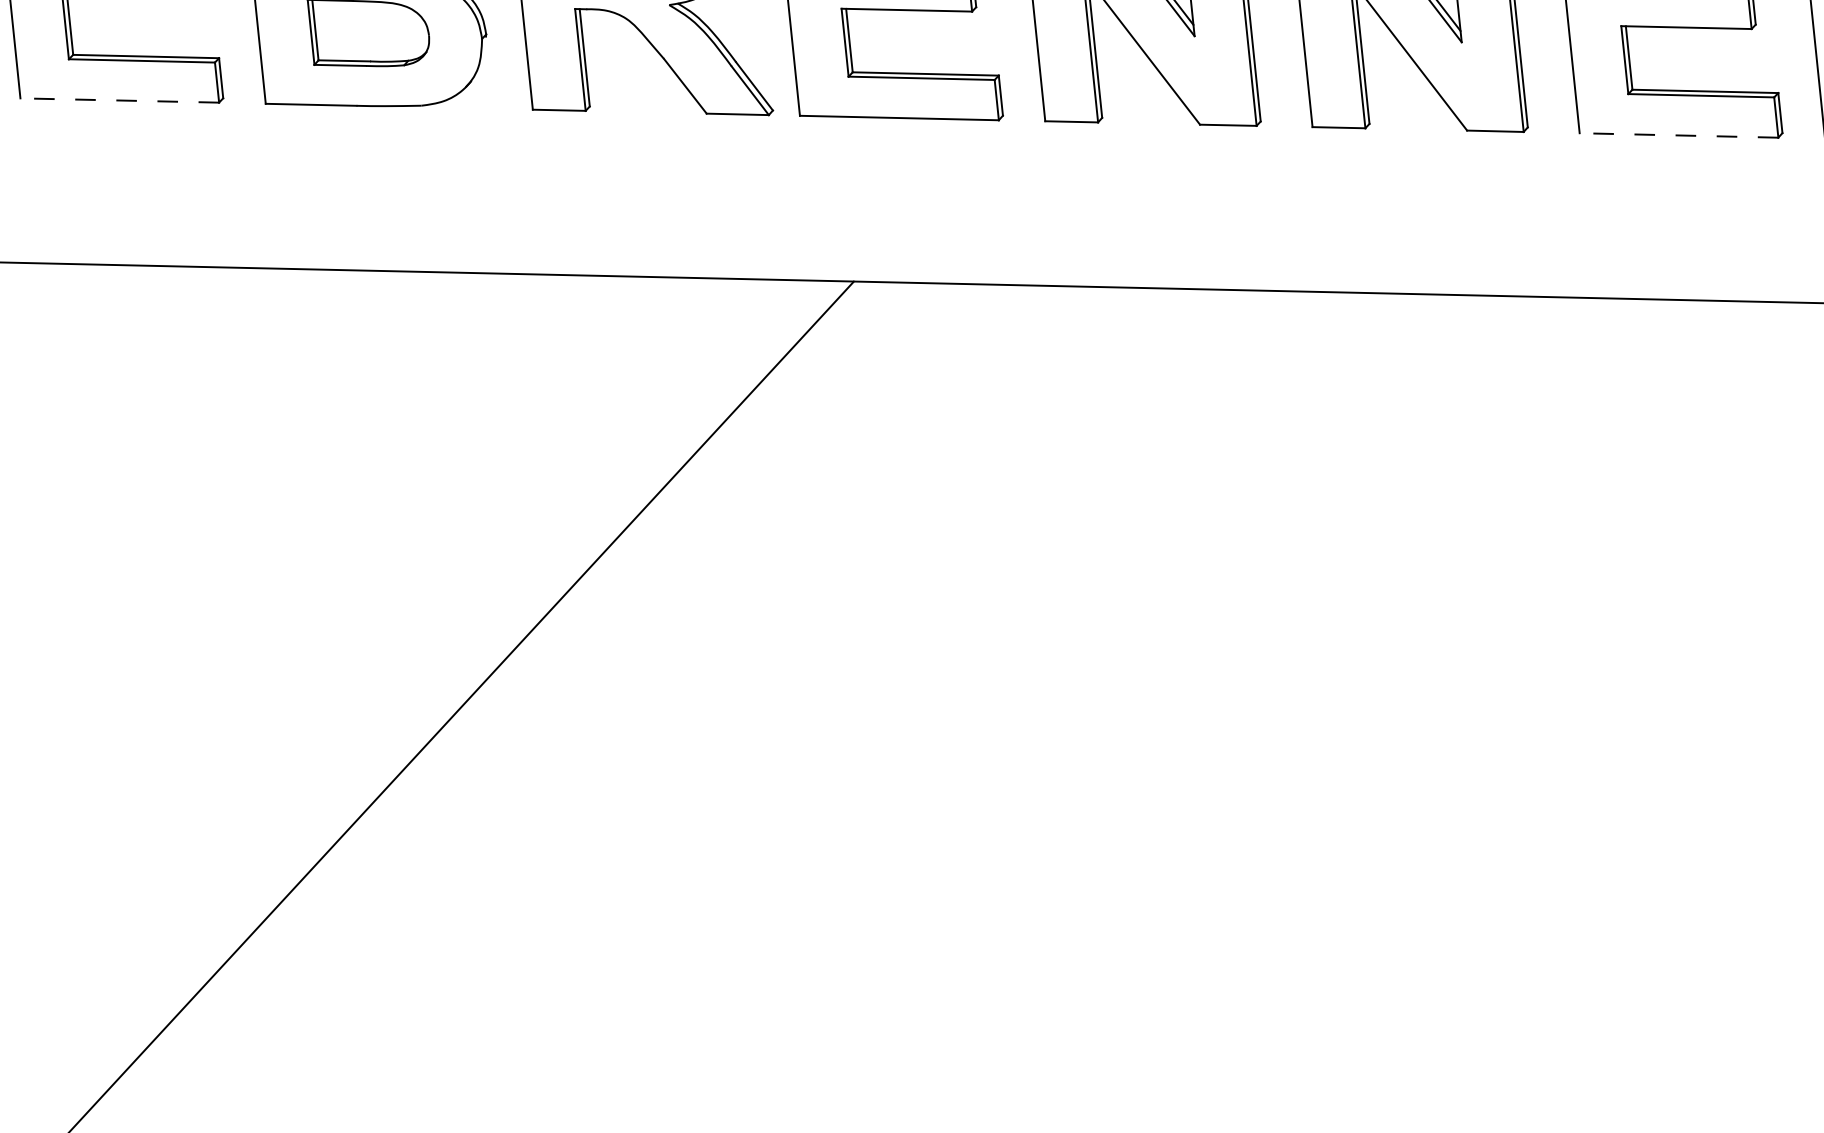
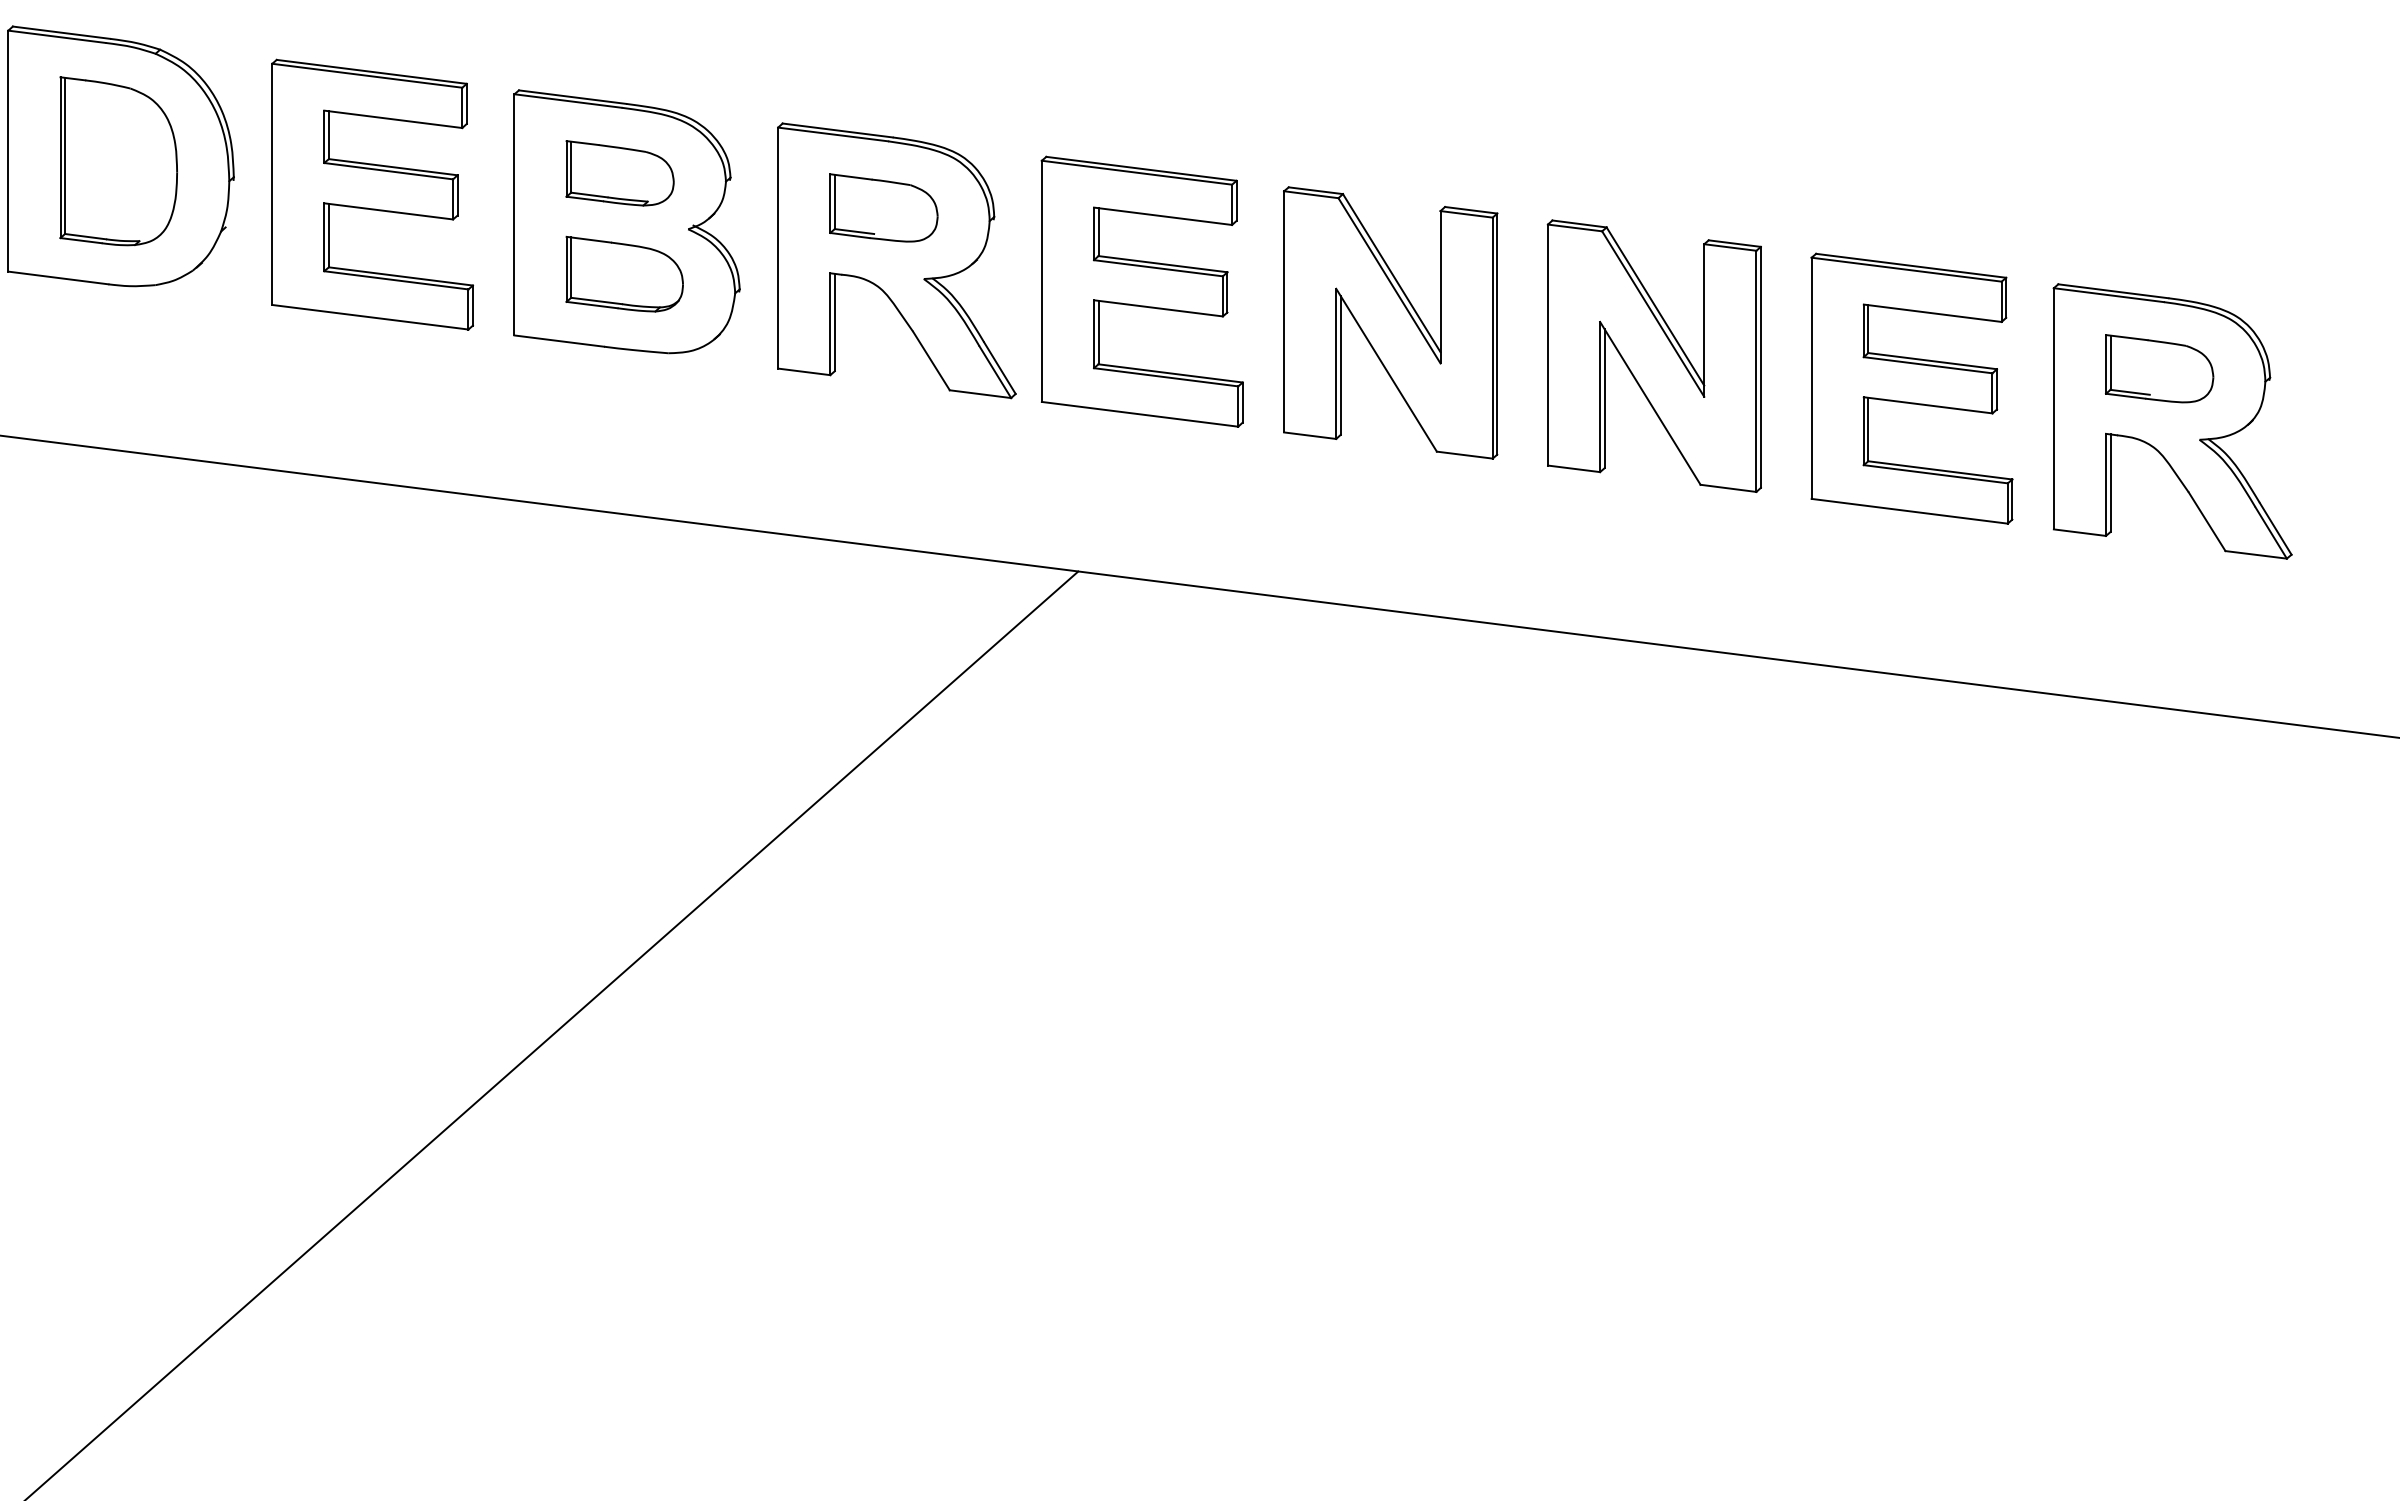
line: (119, 100) -> (370, 317), dashed -> solid
line: (1678, 135) -> (1909, 511), dashed -> solid

